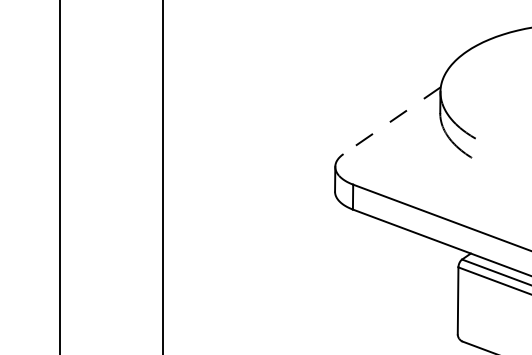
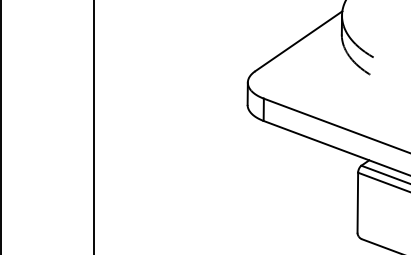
line: (391, 120) -> (298, 41), dashed -> solid

